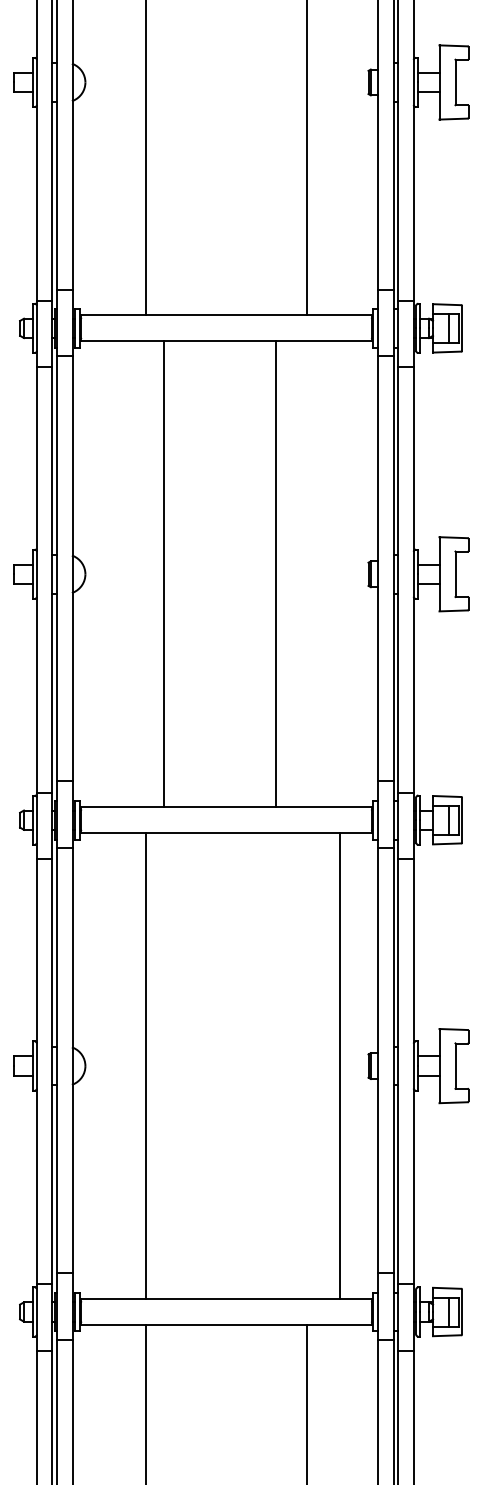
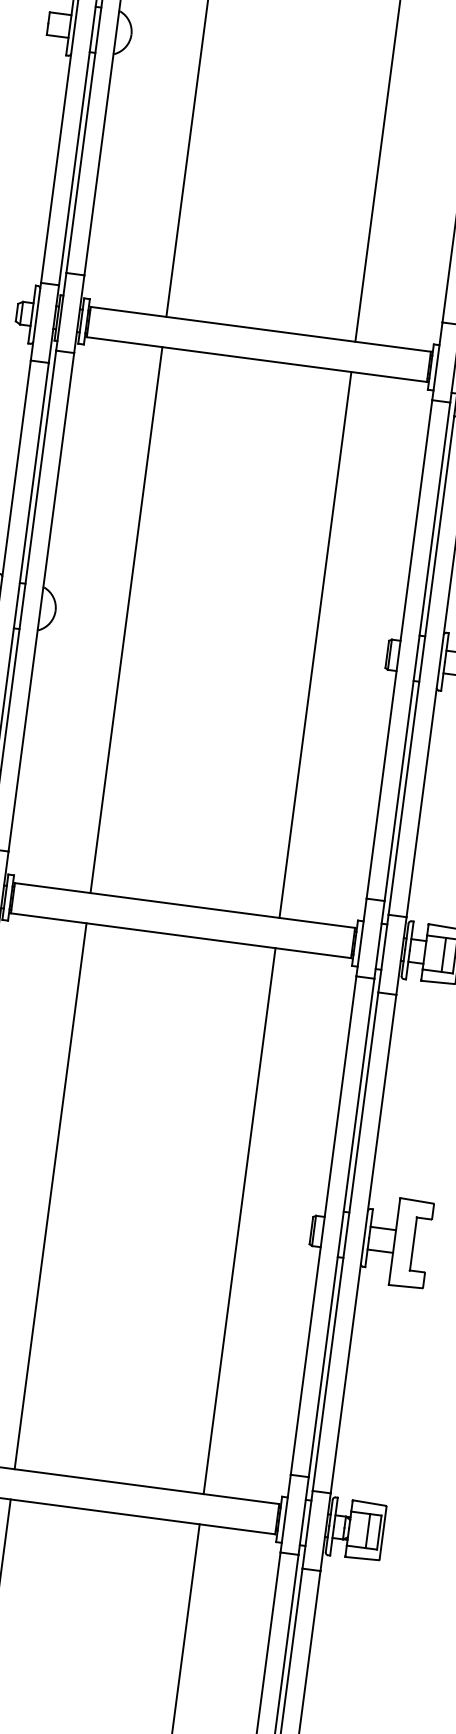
line: (163, 574) -> (125, 620), moved
line: (276, 574) -> (315, 645), moved
line: (340, 1066) -> (239, 1221), moved

